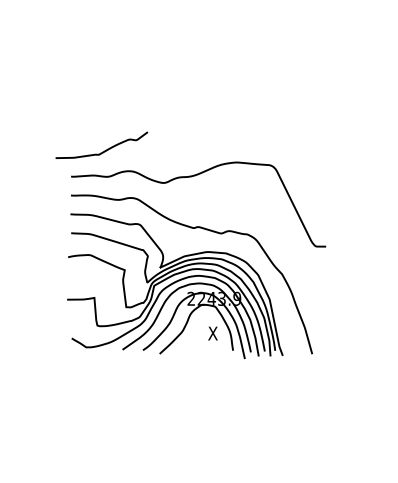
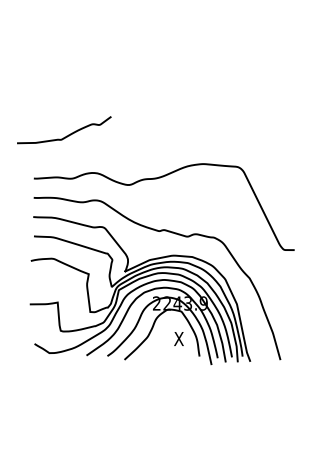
curve: (104, 150) -> (67, 135), moved

